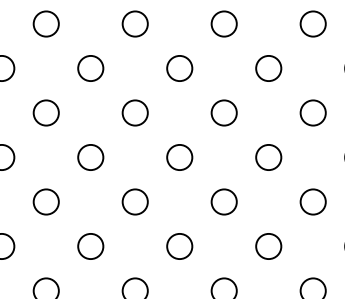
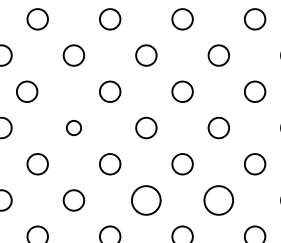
circle: (45, 112) -> (26, 91), moved
circle: (90, 157) -> (73, 128), size x0.7
circle: (179, 246) -> (146, 200), size x1.4
circle: (268, 246) -> (218, 200), size x1.4

